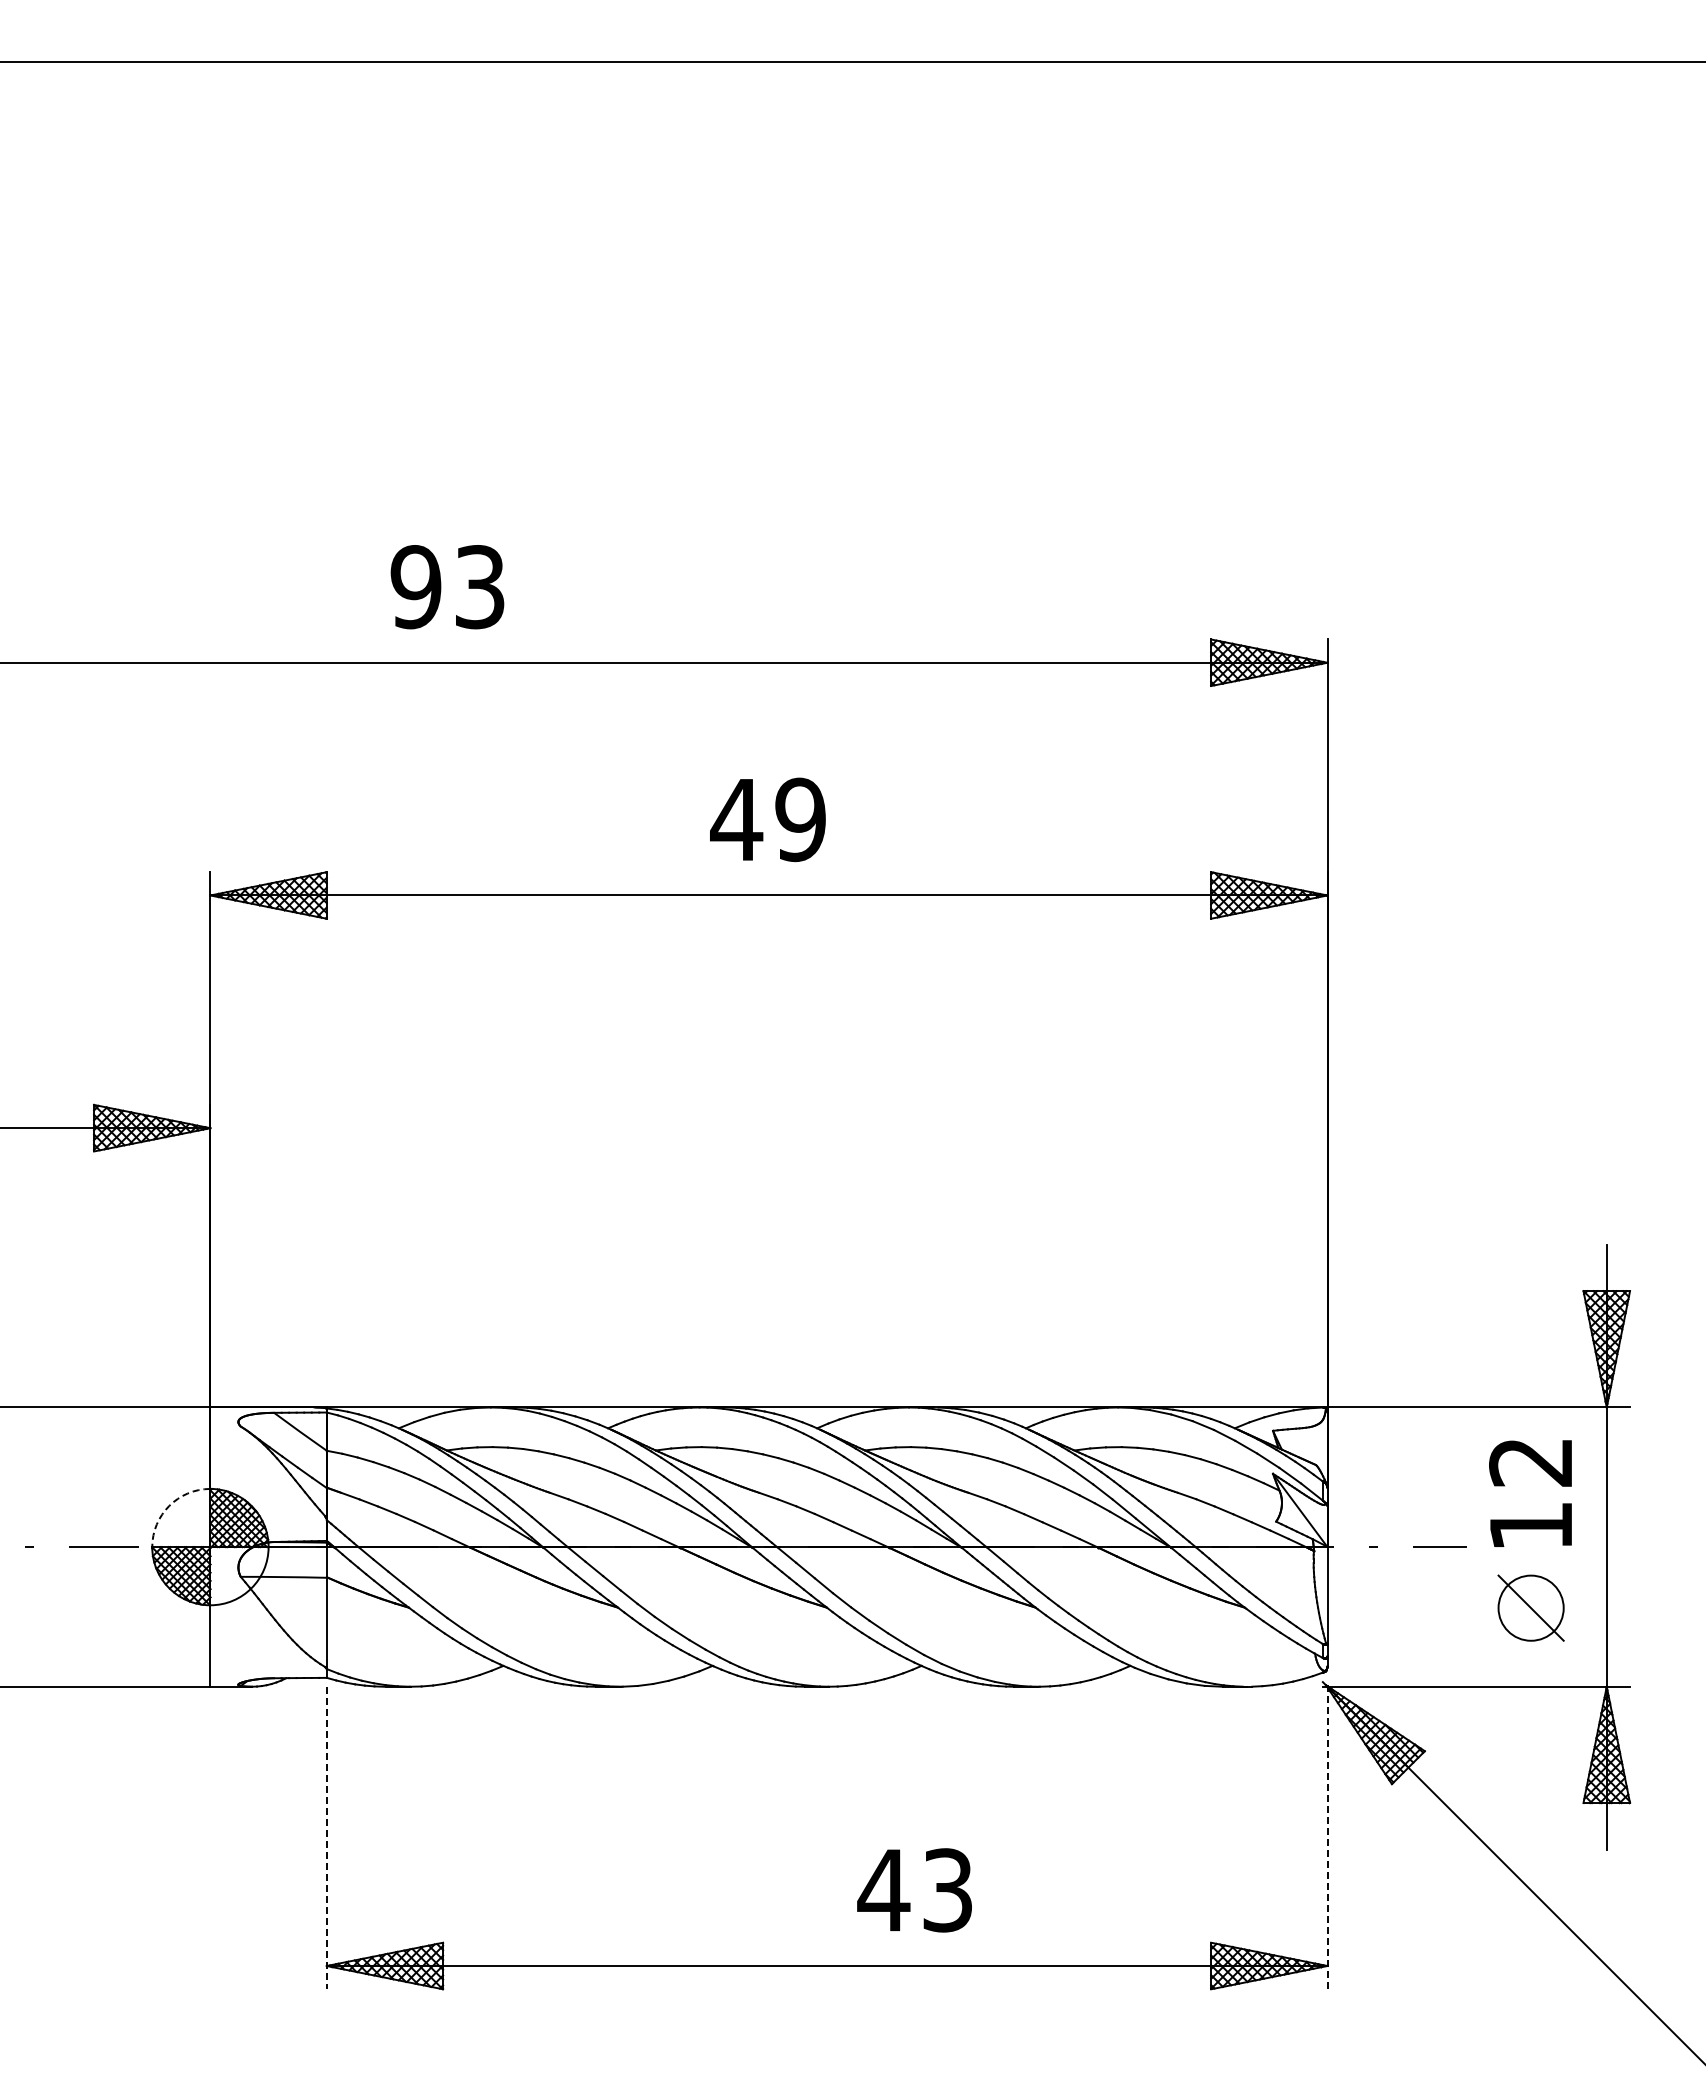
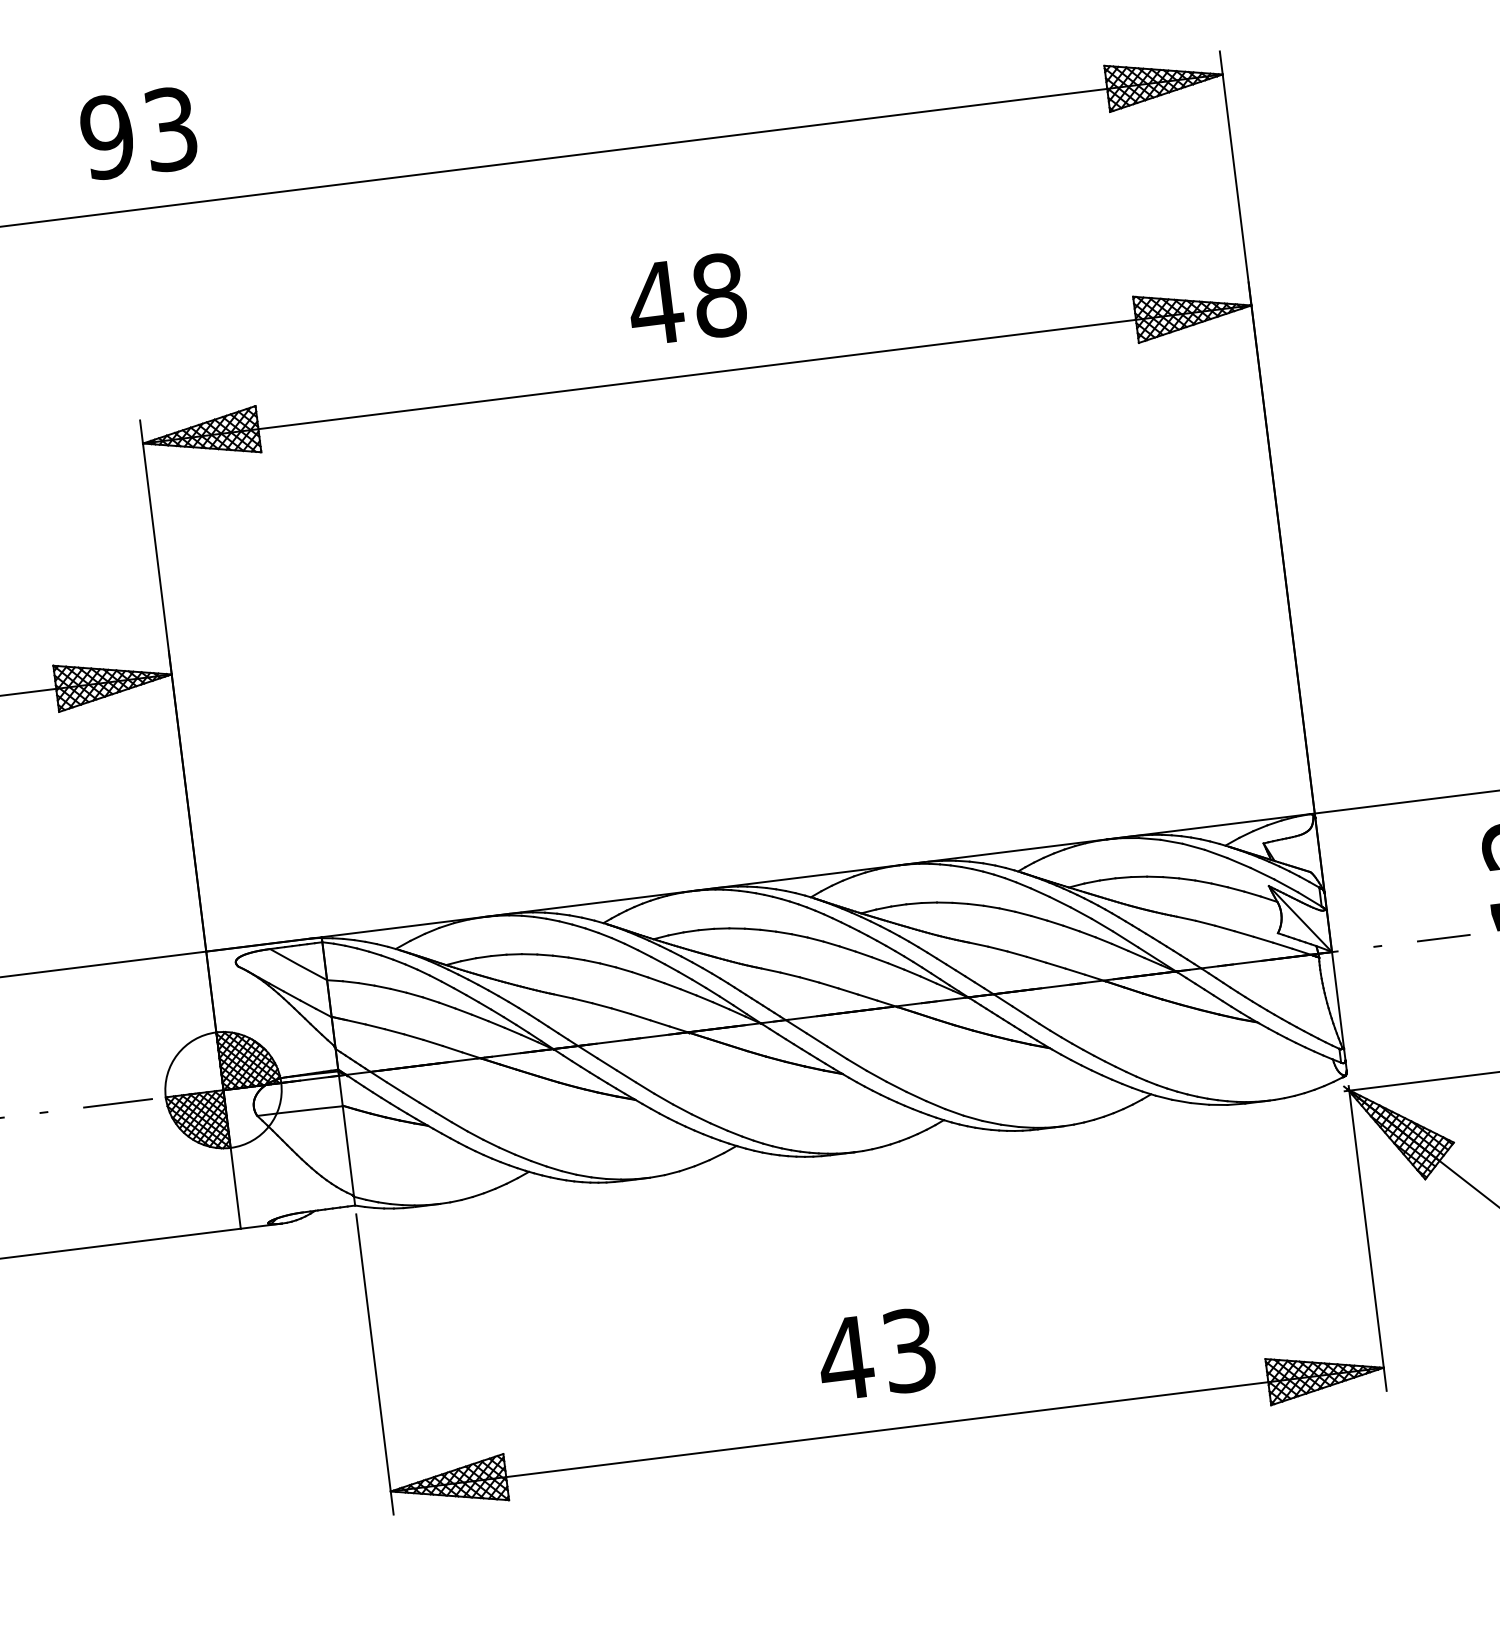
text: (447, 587) -> (138, 133), moved
text: (800, 819) -> (719, 295), 49 -> 48
arc: (169, 1505) -> (177, 1053), dashed -> solid
line: (1327, 1835) -> (1367, 1238), dashed -> solid
line: (326, 1838) -> (374, 1364), dashed -> solid
text: (914, 1890) -> (876, 1354), moved

